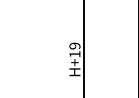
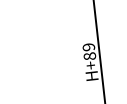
text: (74, 54) -> (89, 56), +19 -> +89

